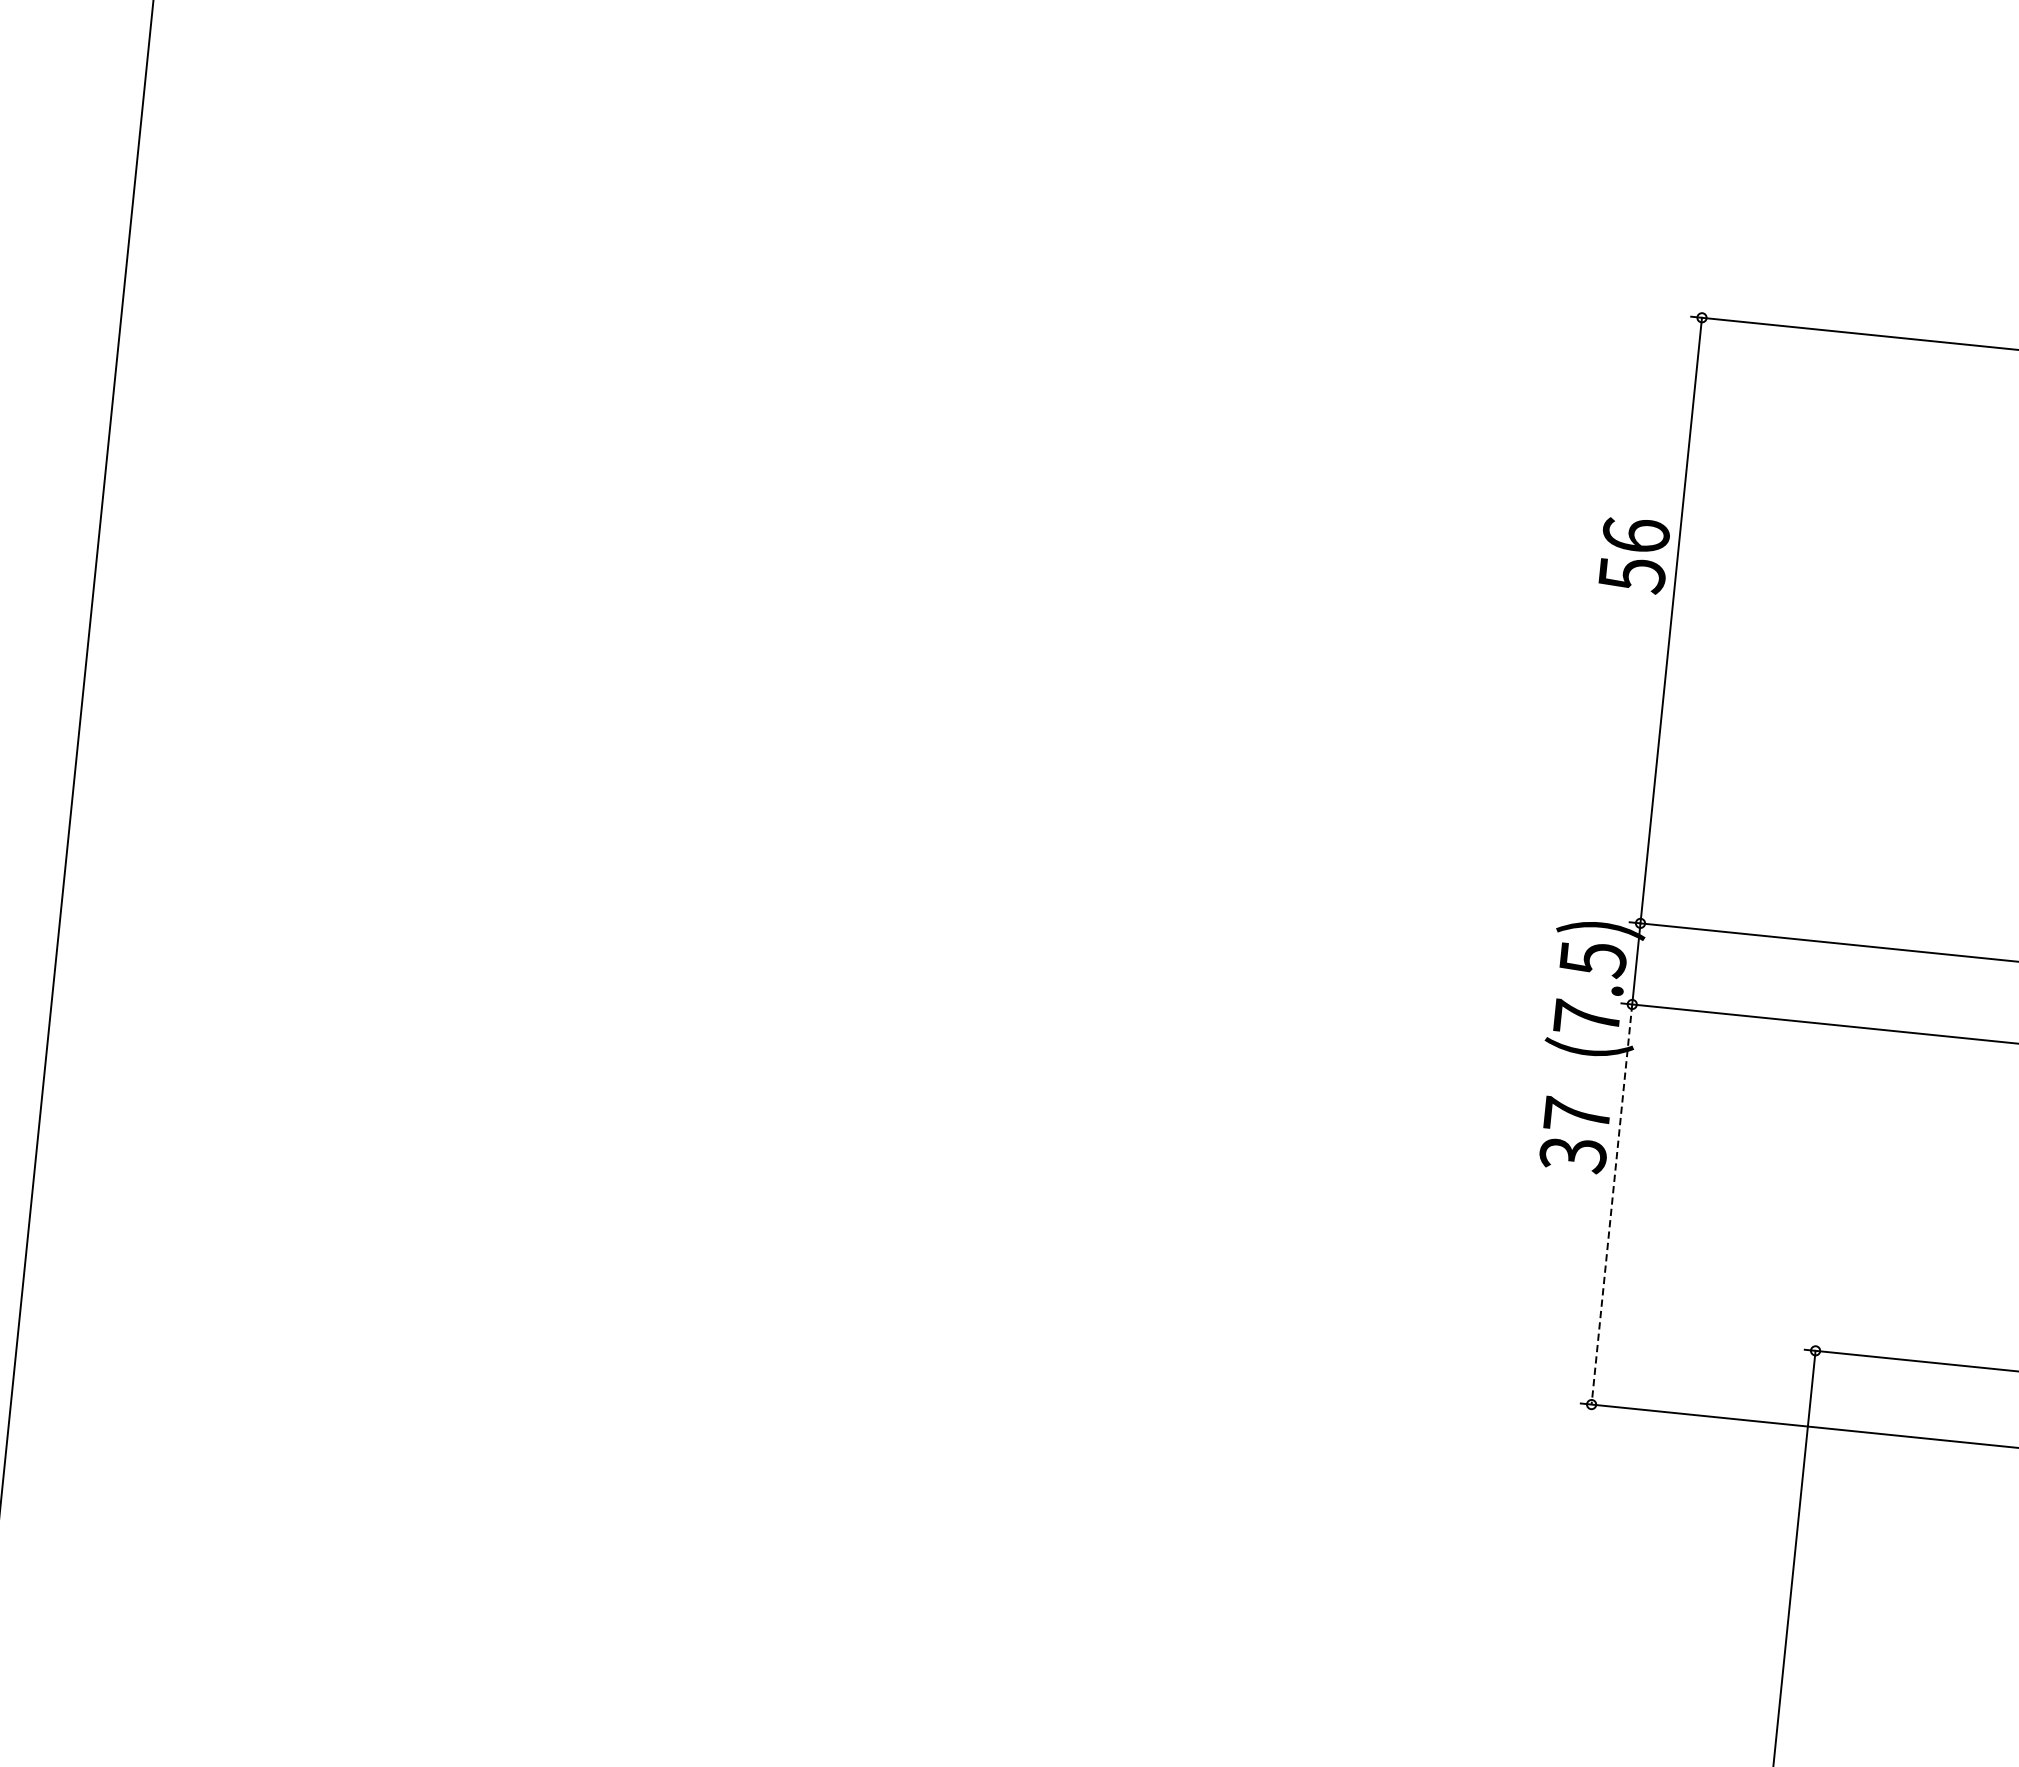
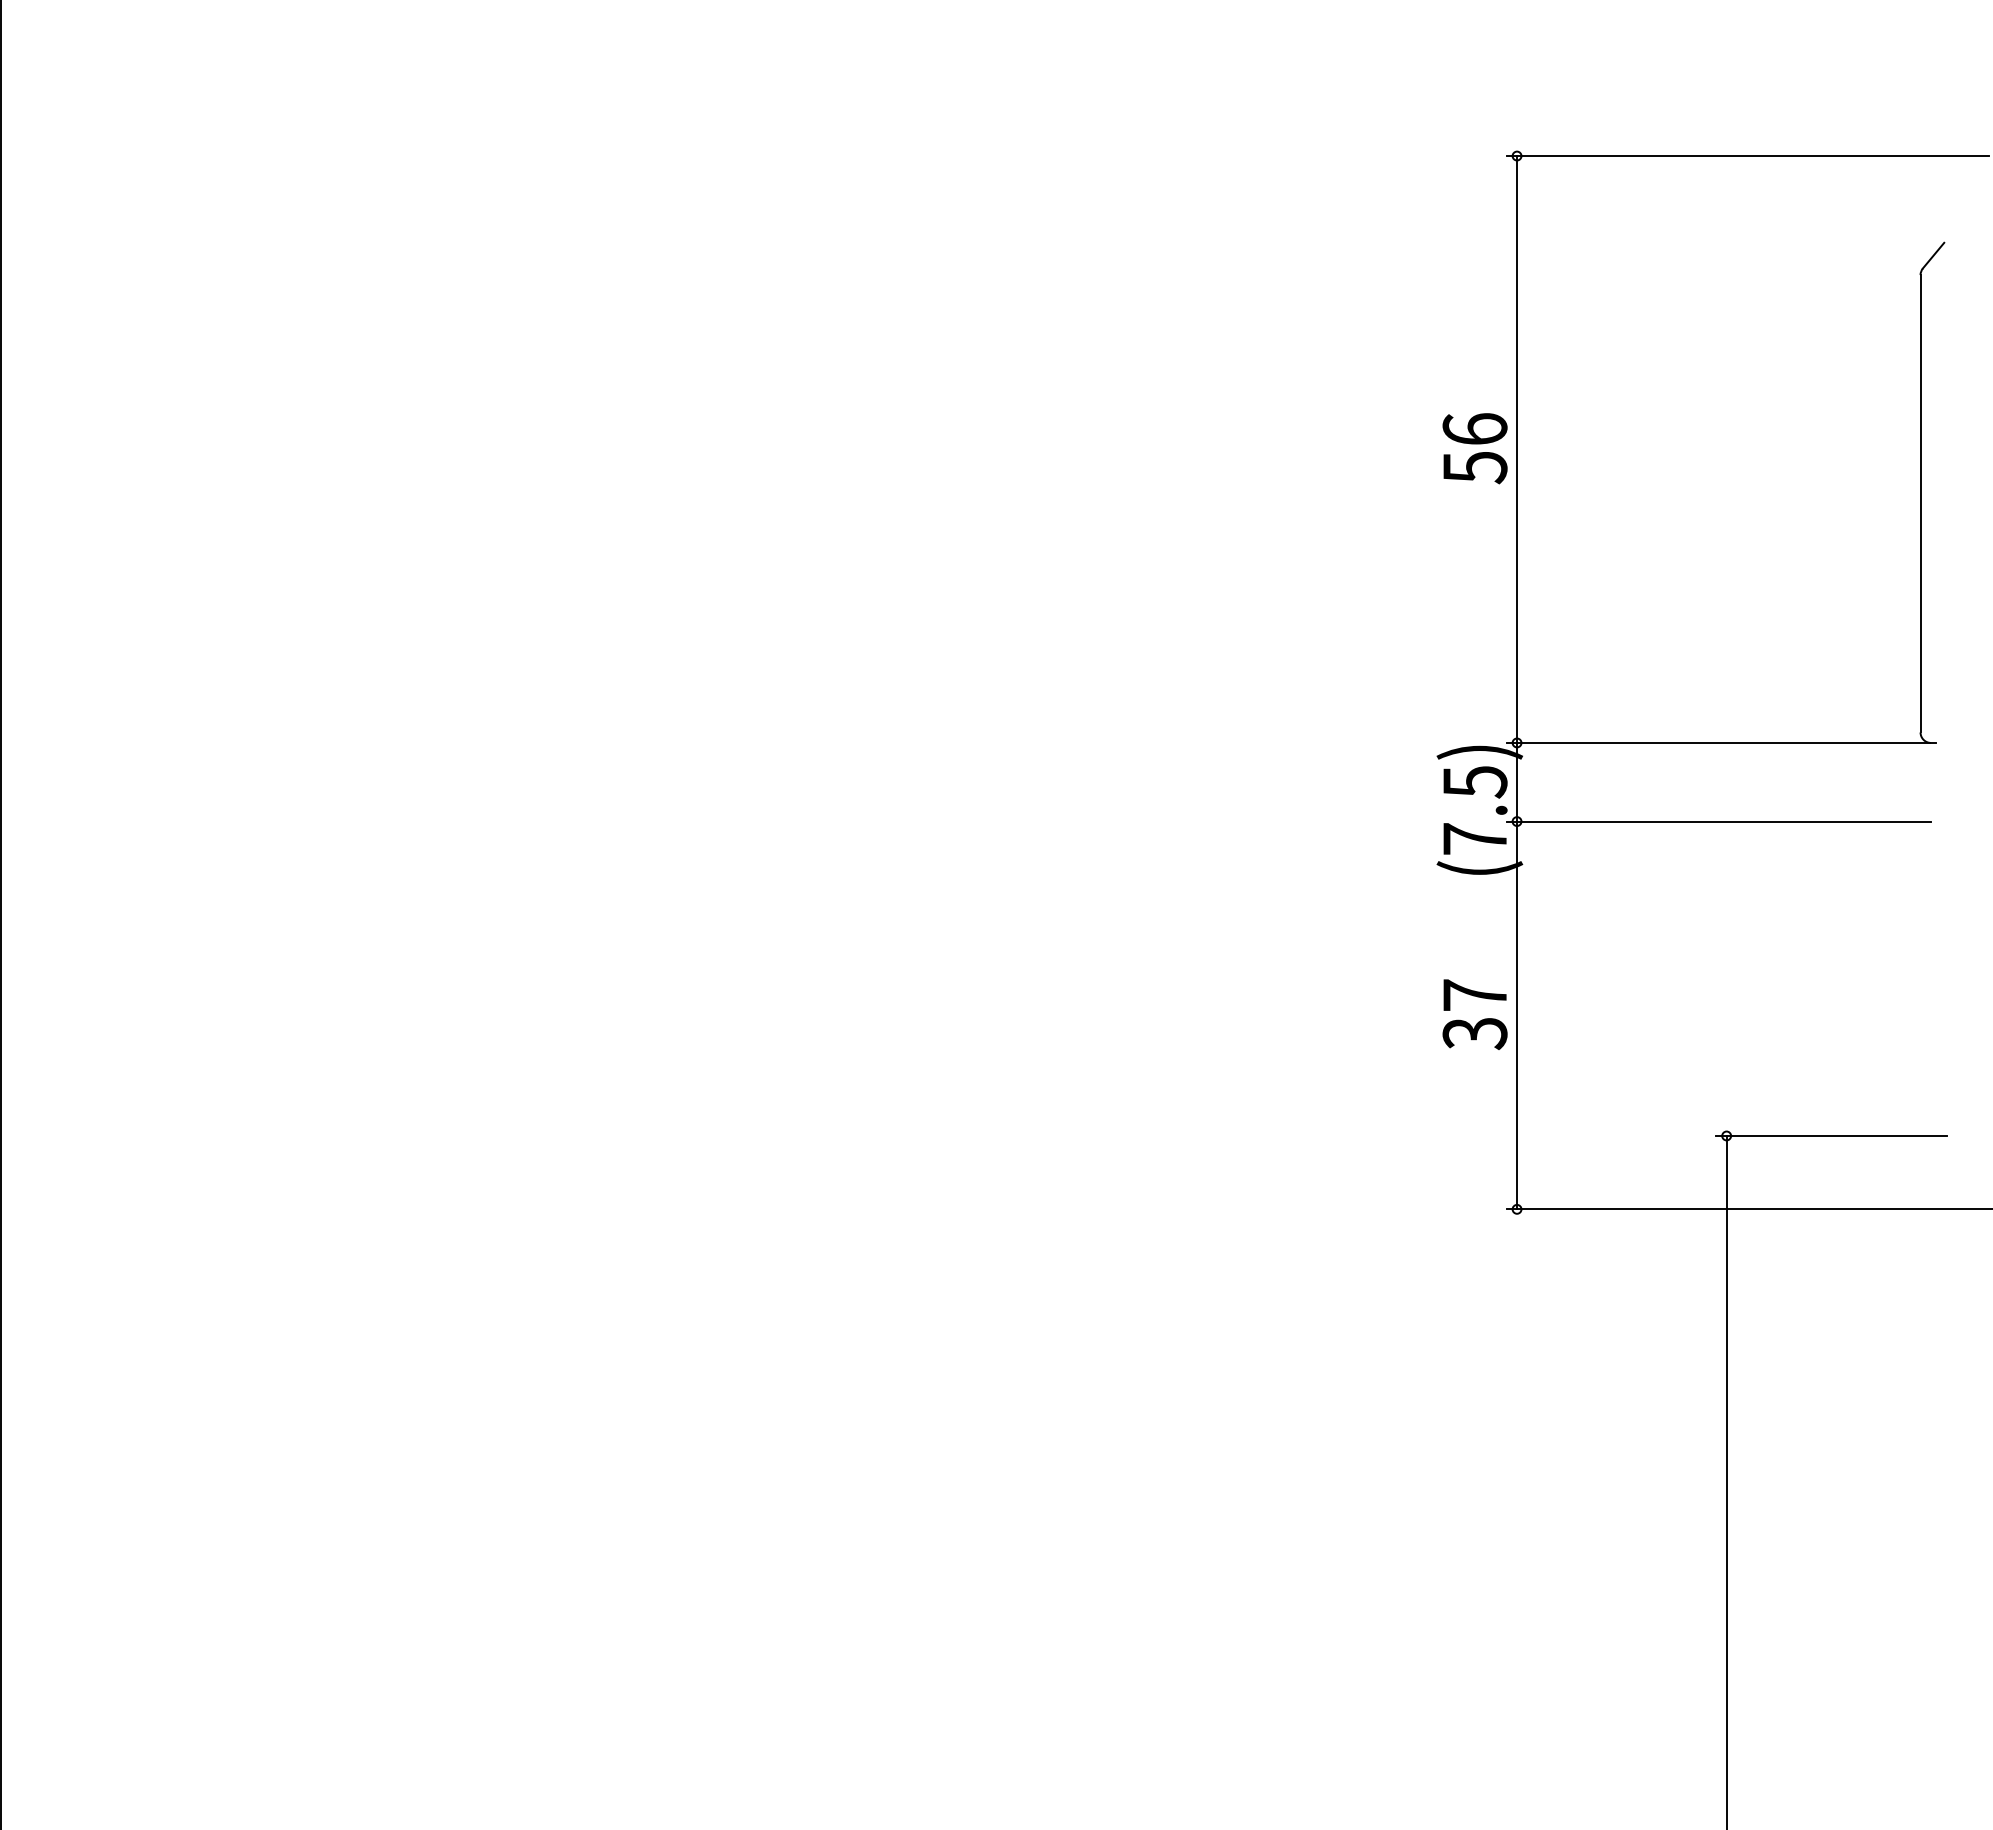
text: (1633, 555) -> (1474, 448), moved
text: (1574, 1135) -> (1474, 1014), moved
line: (1612, 1204) -> (1517, 1015), dashed -> solid

